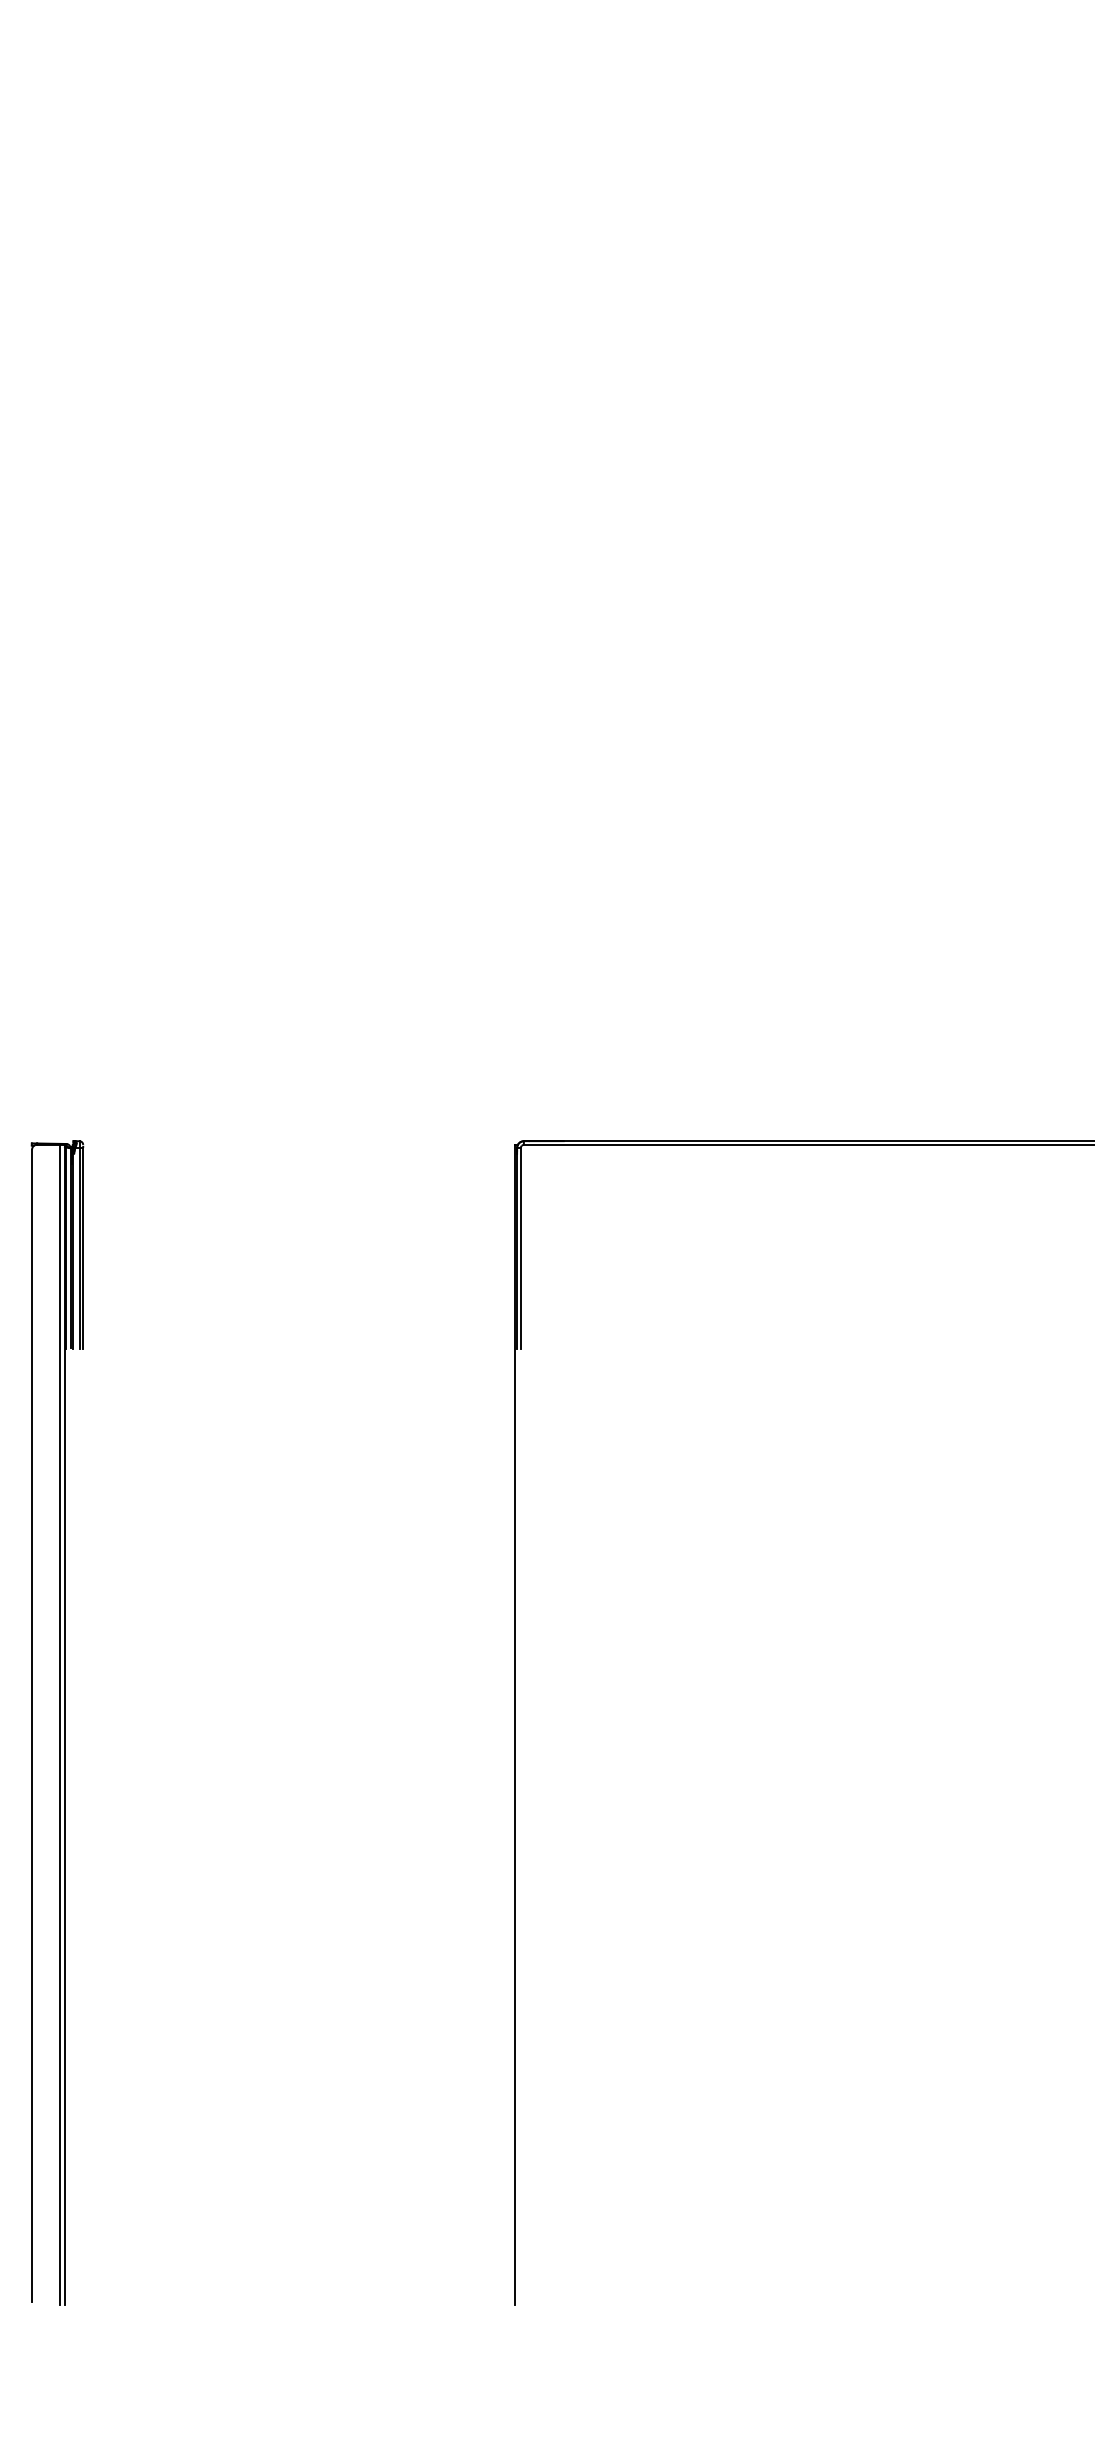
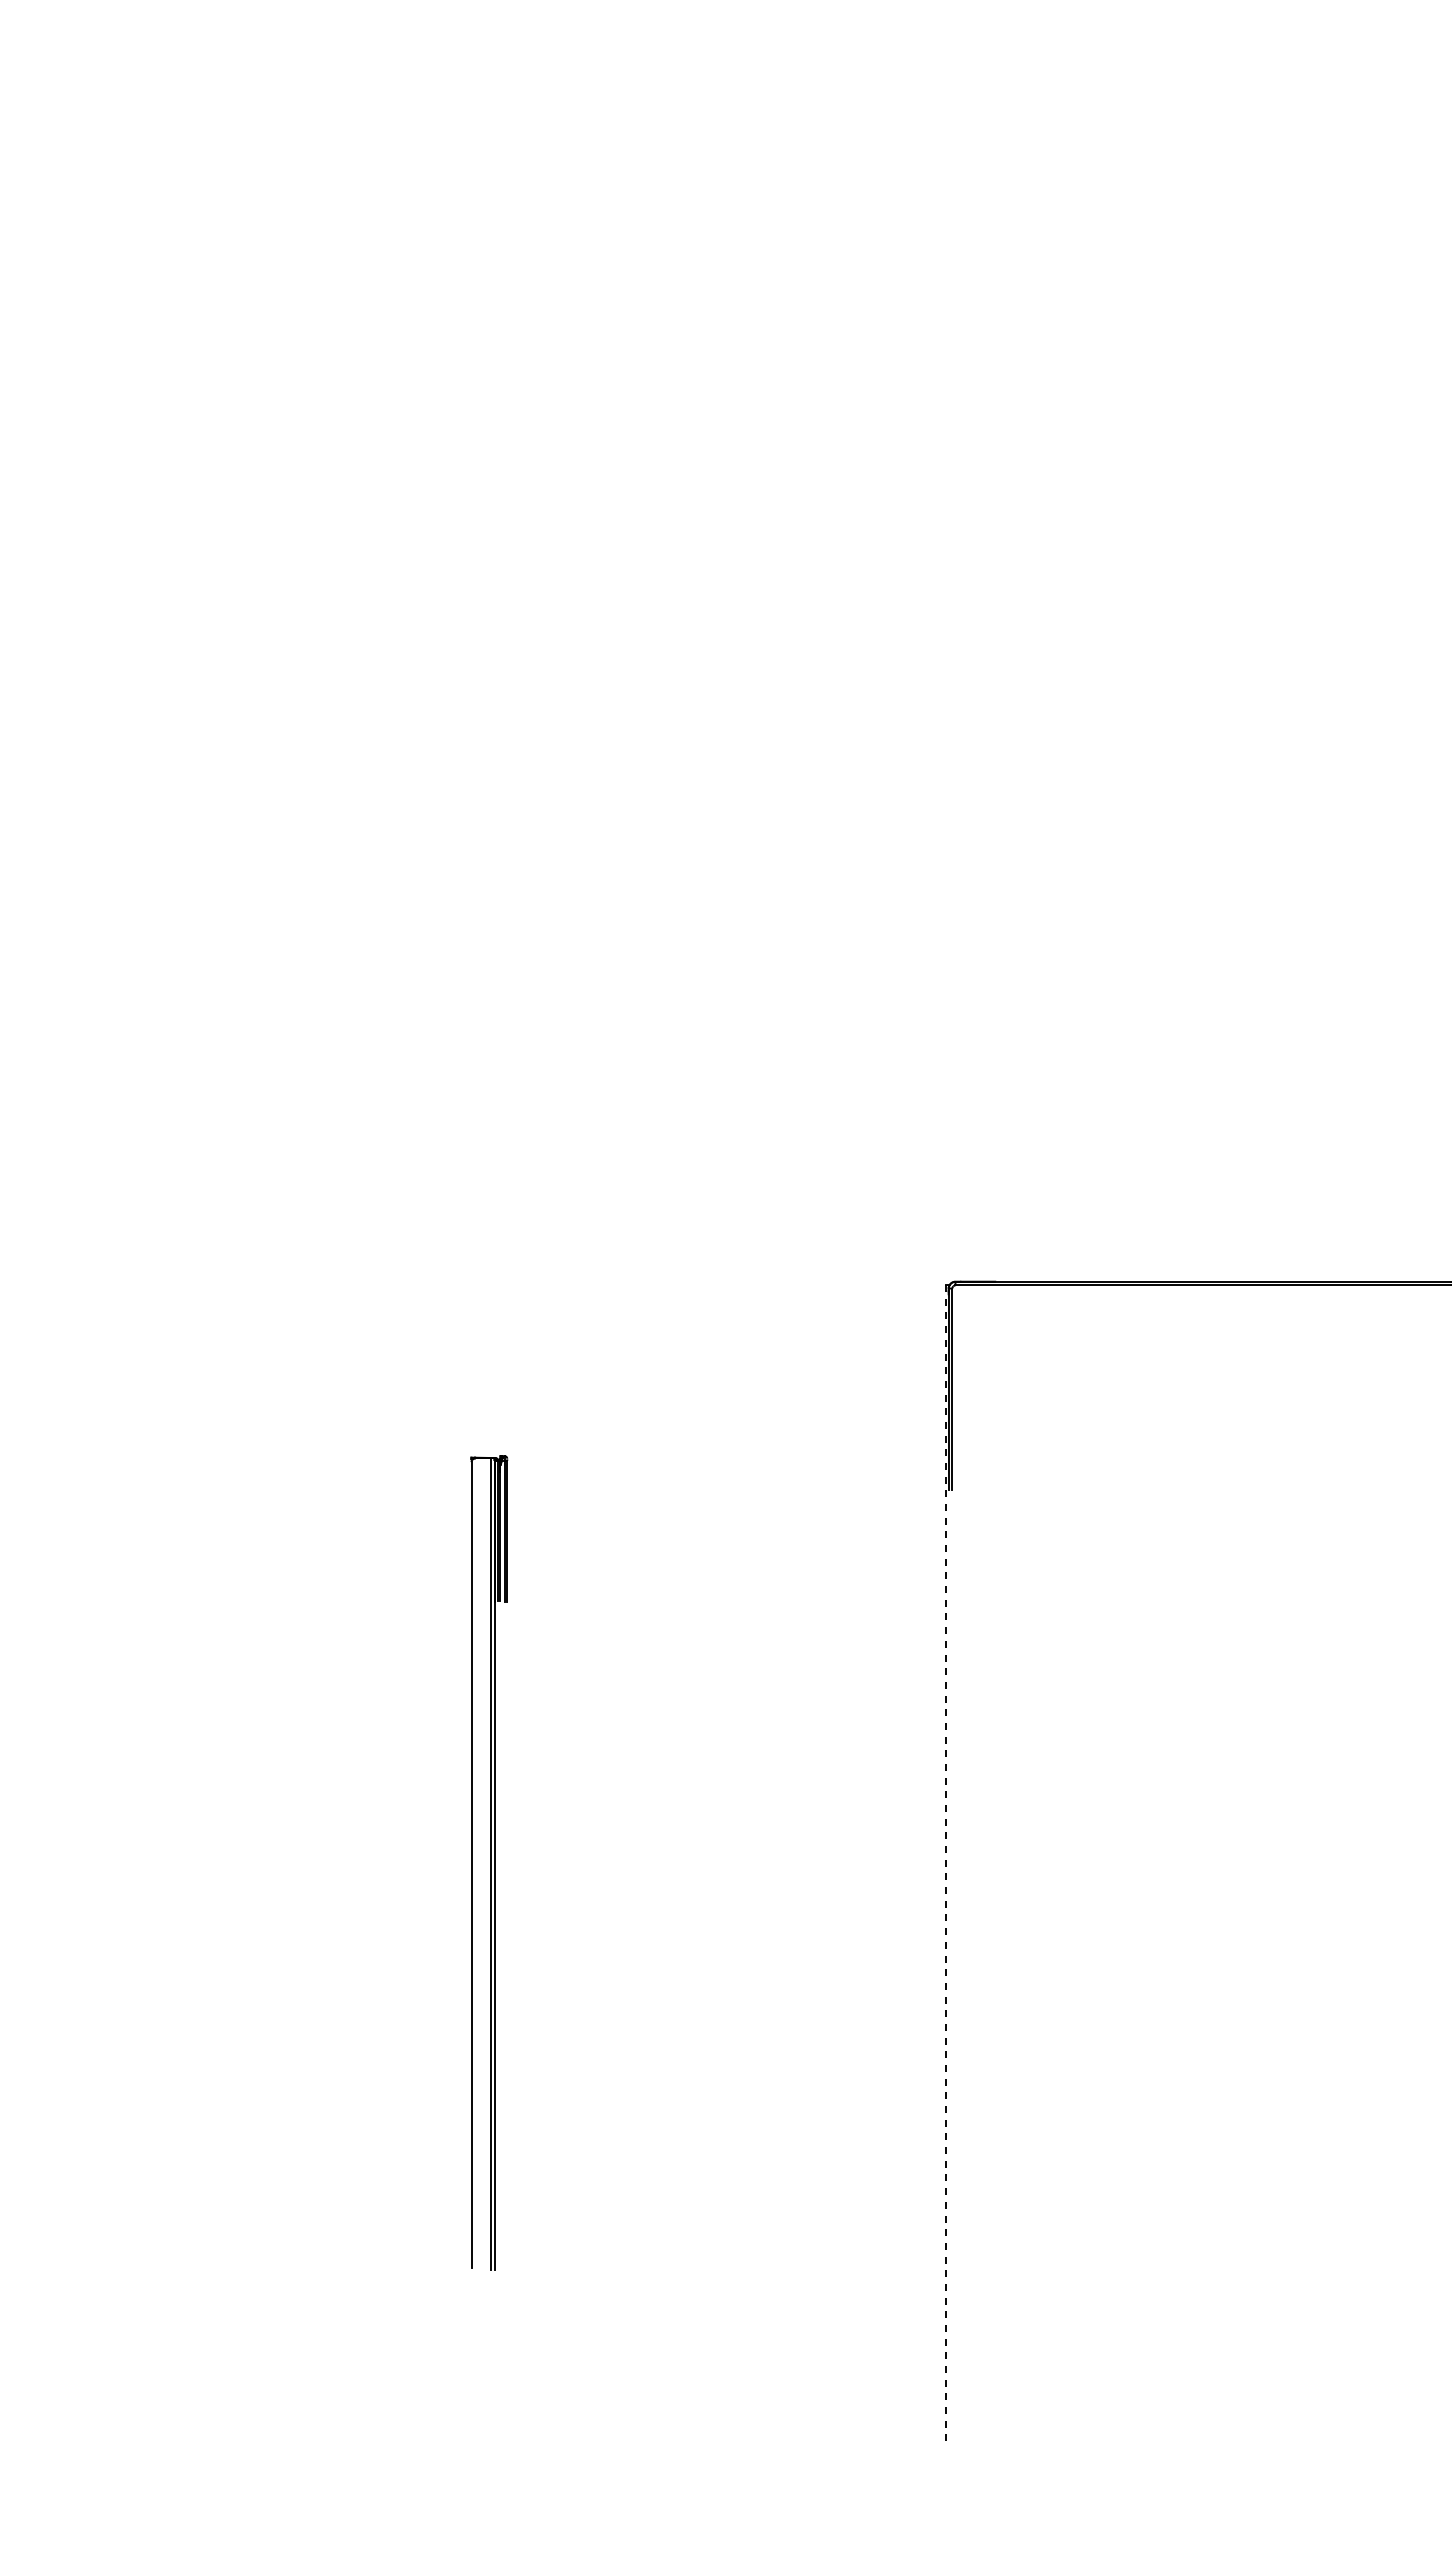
part: (56, 1722) -> (488, 1862), size x0.7
line: (514, 1724) -> (946, 1864), solid -> dashed

